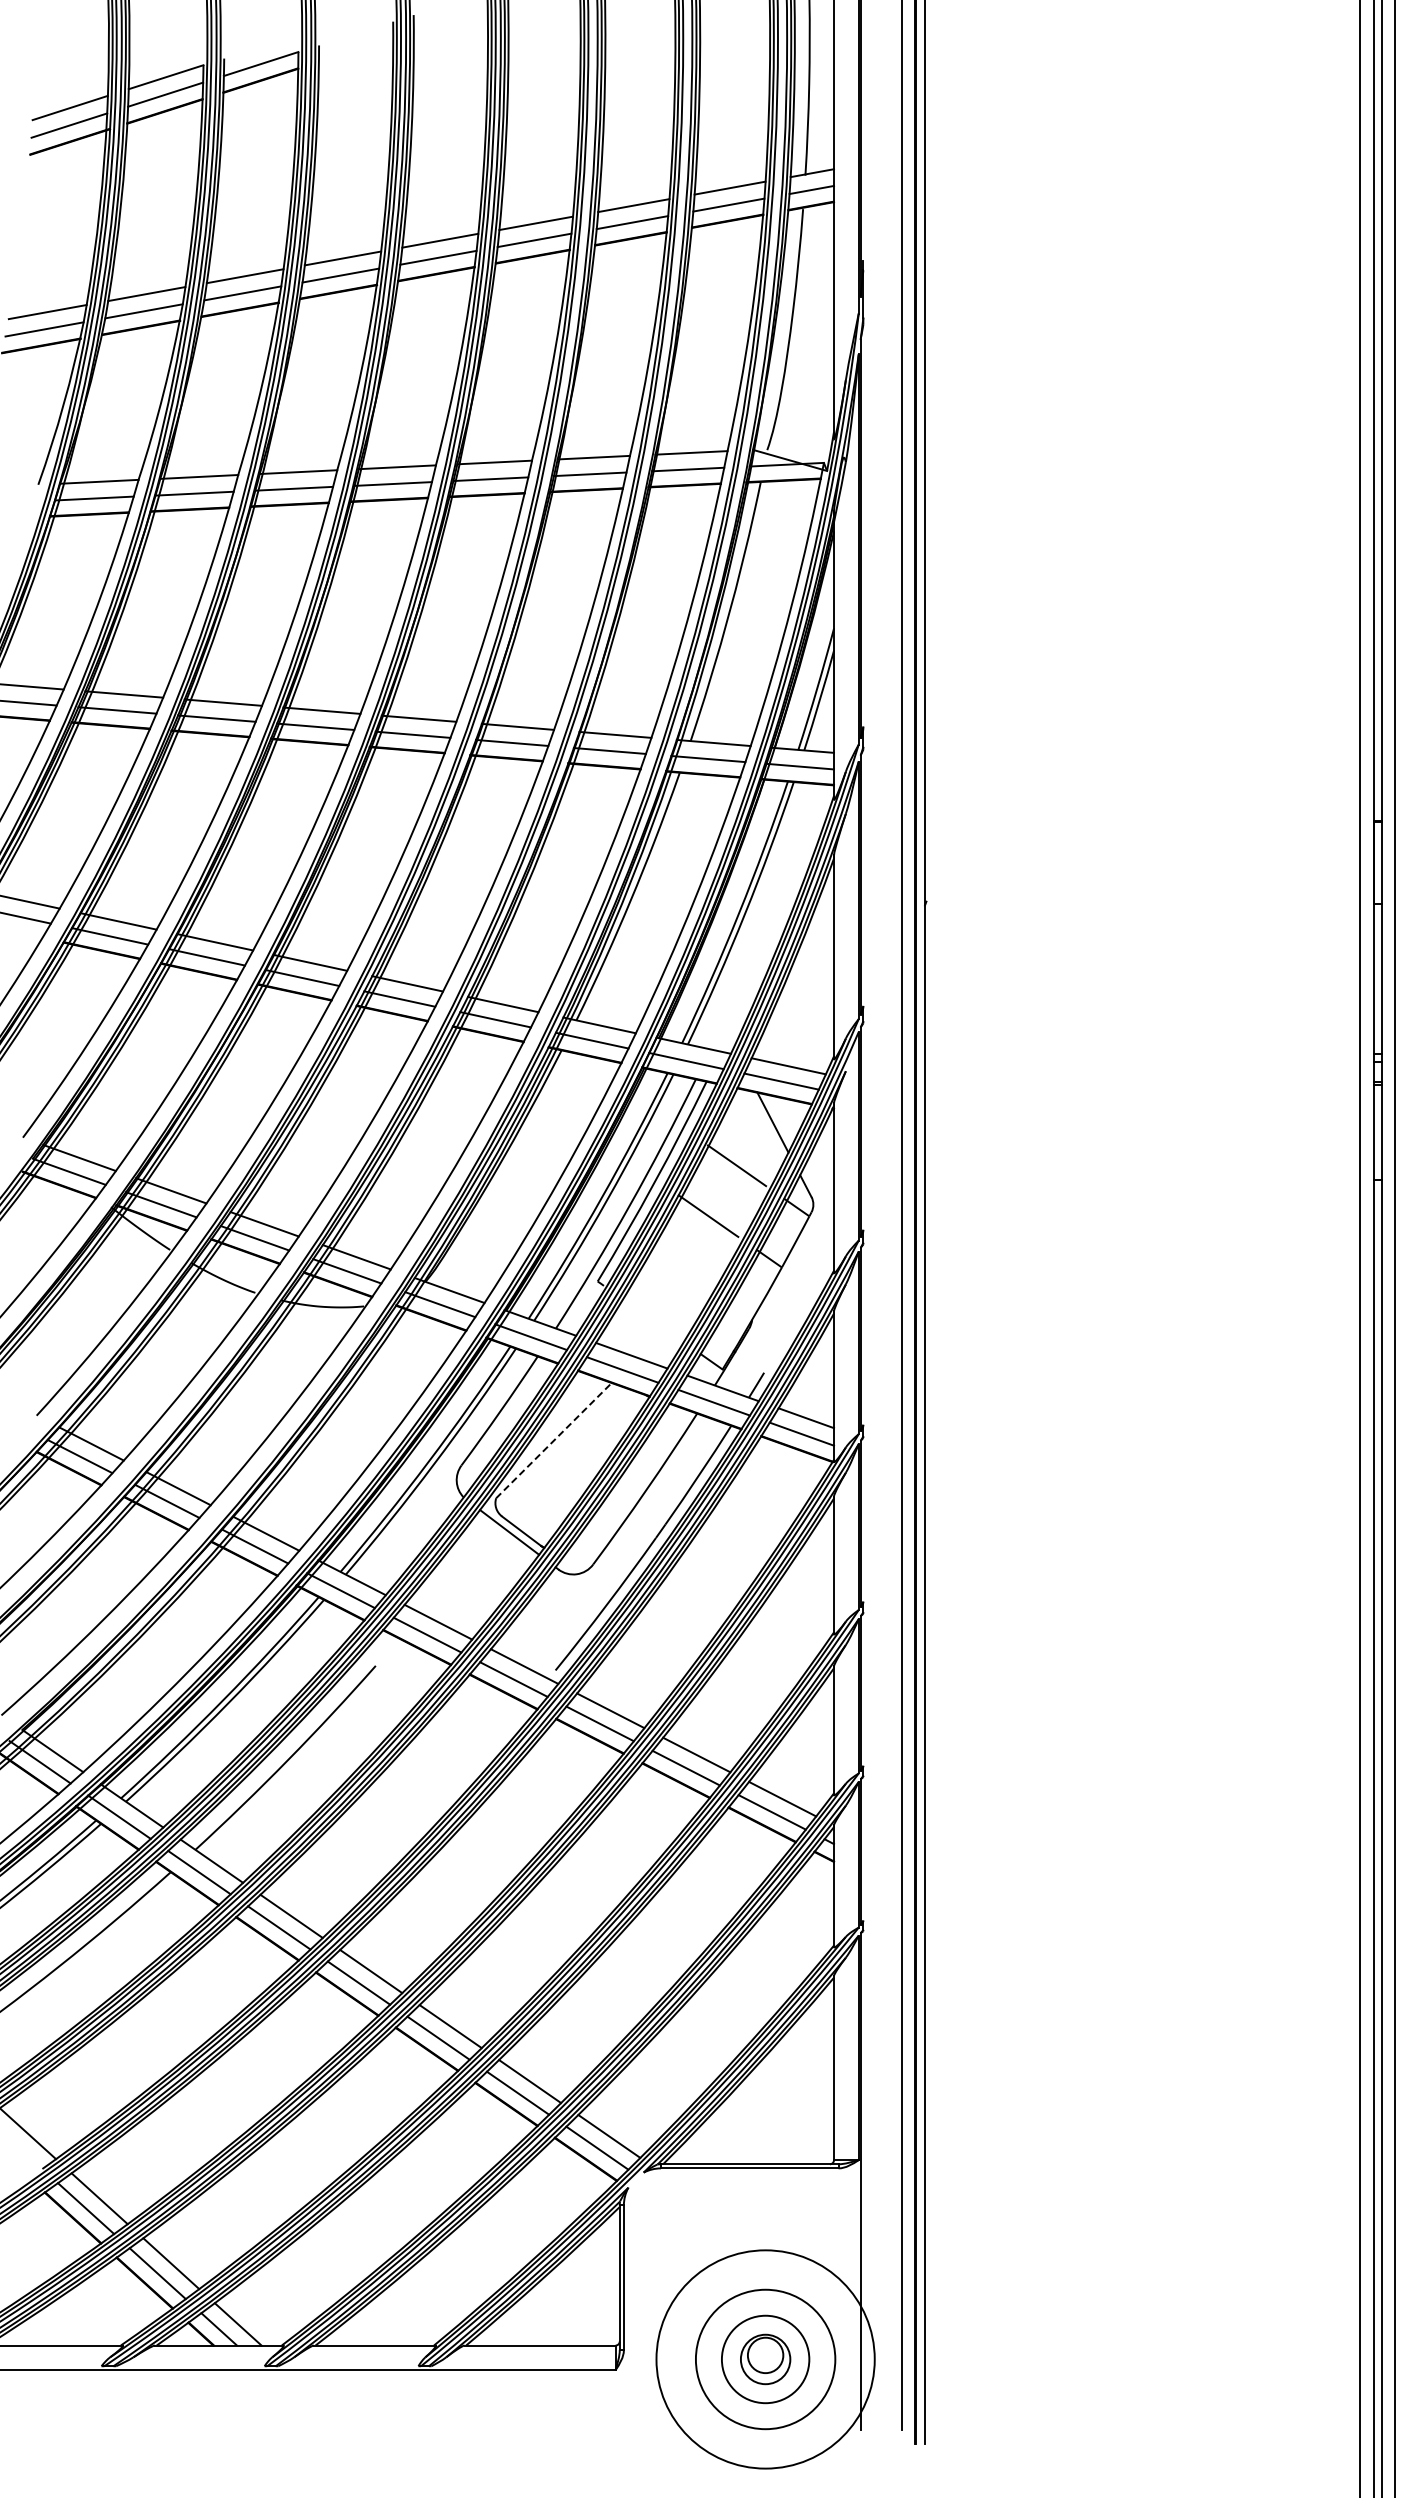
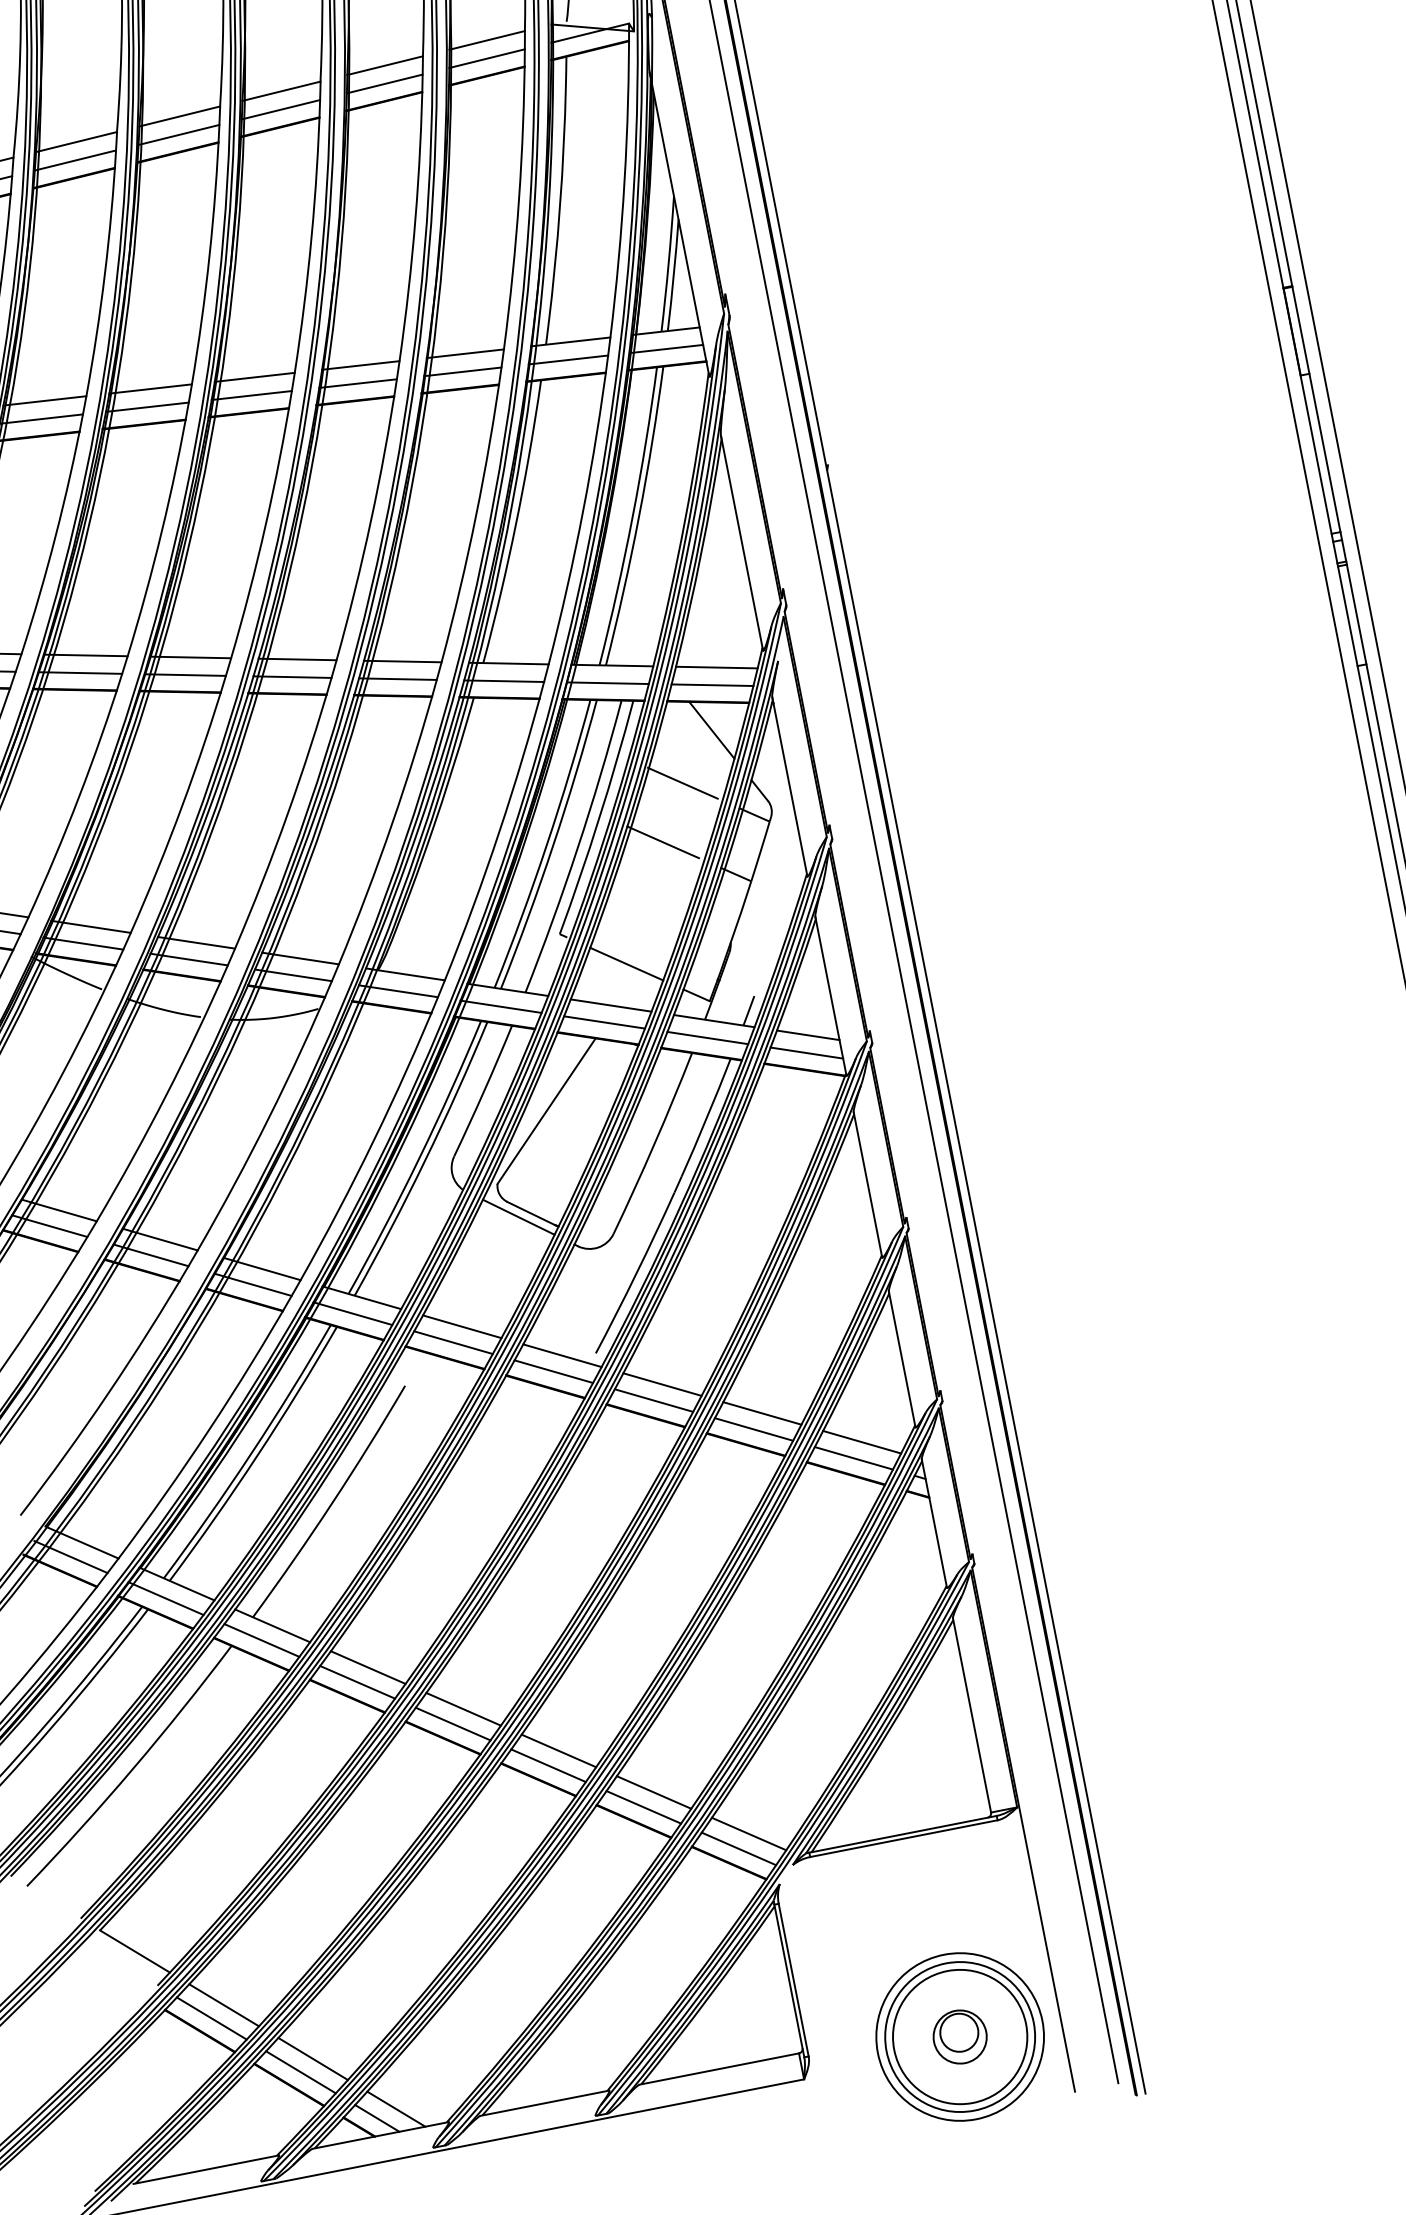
line: (653, 1320) -> (626, 963), added
line: (553, 1440) -> (546, 1111), dashed -> solid
circle: (765, 2359) -> (960, 2037), size x0.71
circle: (765, 2359) -> (960, 2037), size x1.43

